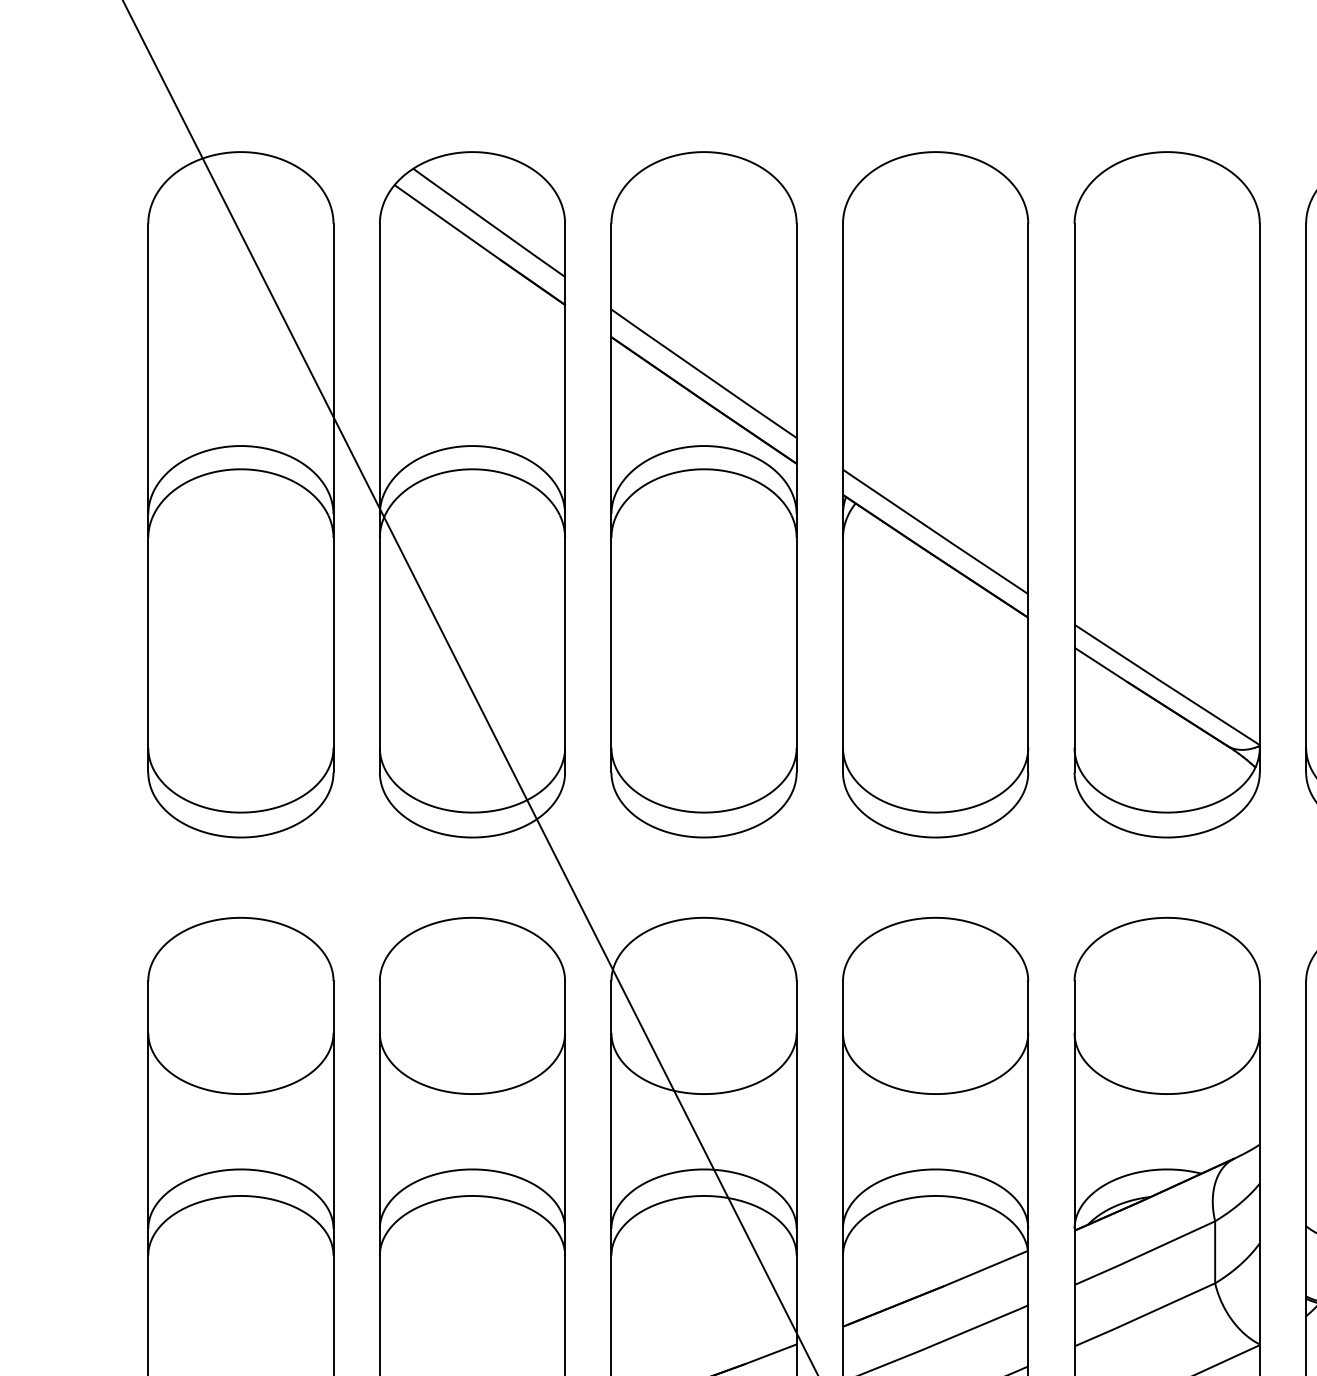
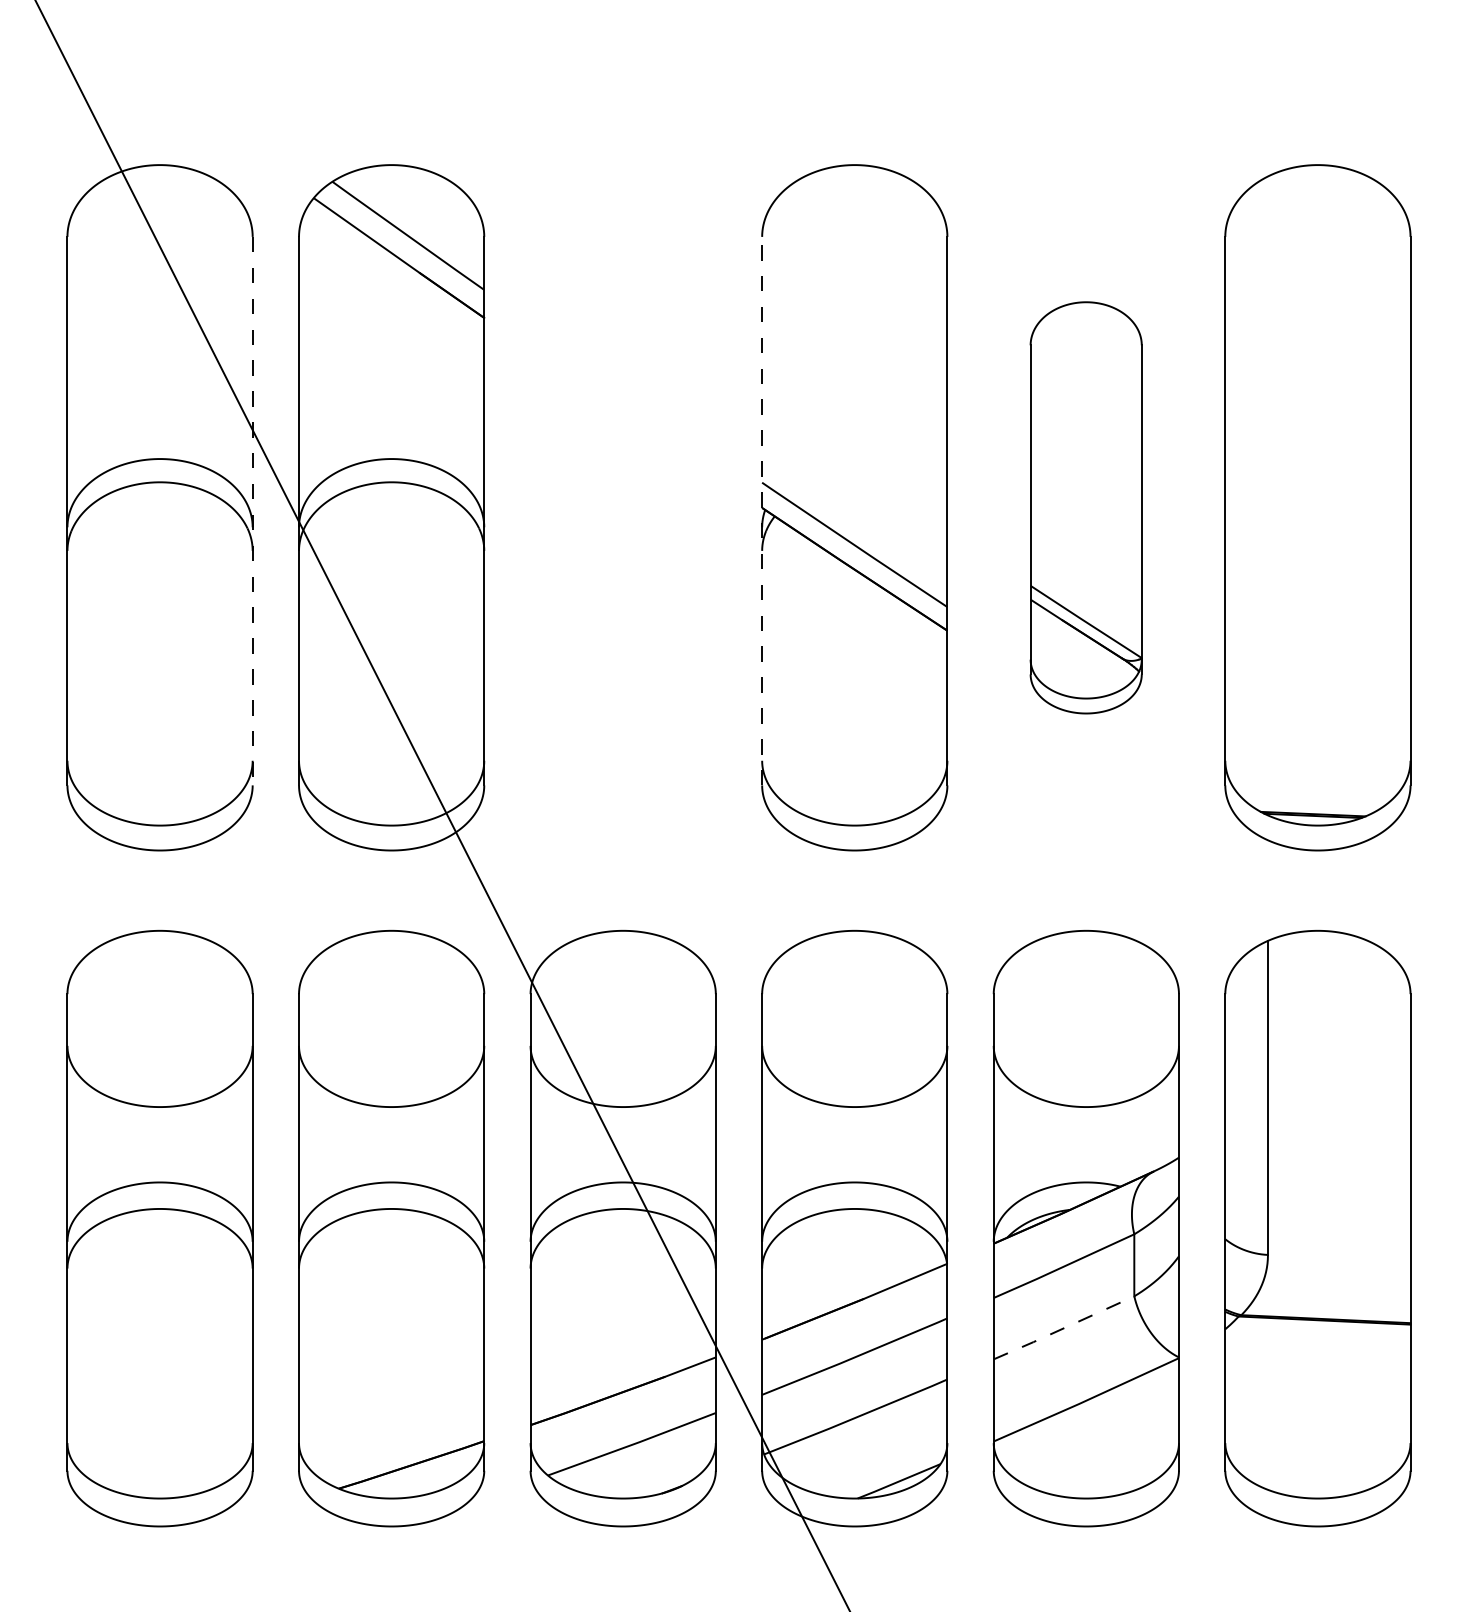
part: (703, 494) -> (622, 507), removed
part: (1166, 494) -> (1085, 507), size x0.6
line: (843, 497) -> (762, 510), solid -> dashed
line: (333, 498) -> (252, 511), solid -> dashed
line: (1144, 1315) -> (1063, 1328), solid -> dashed

